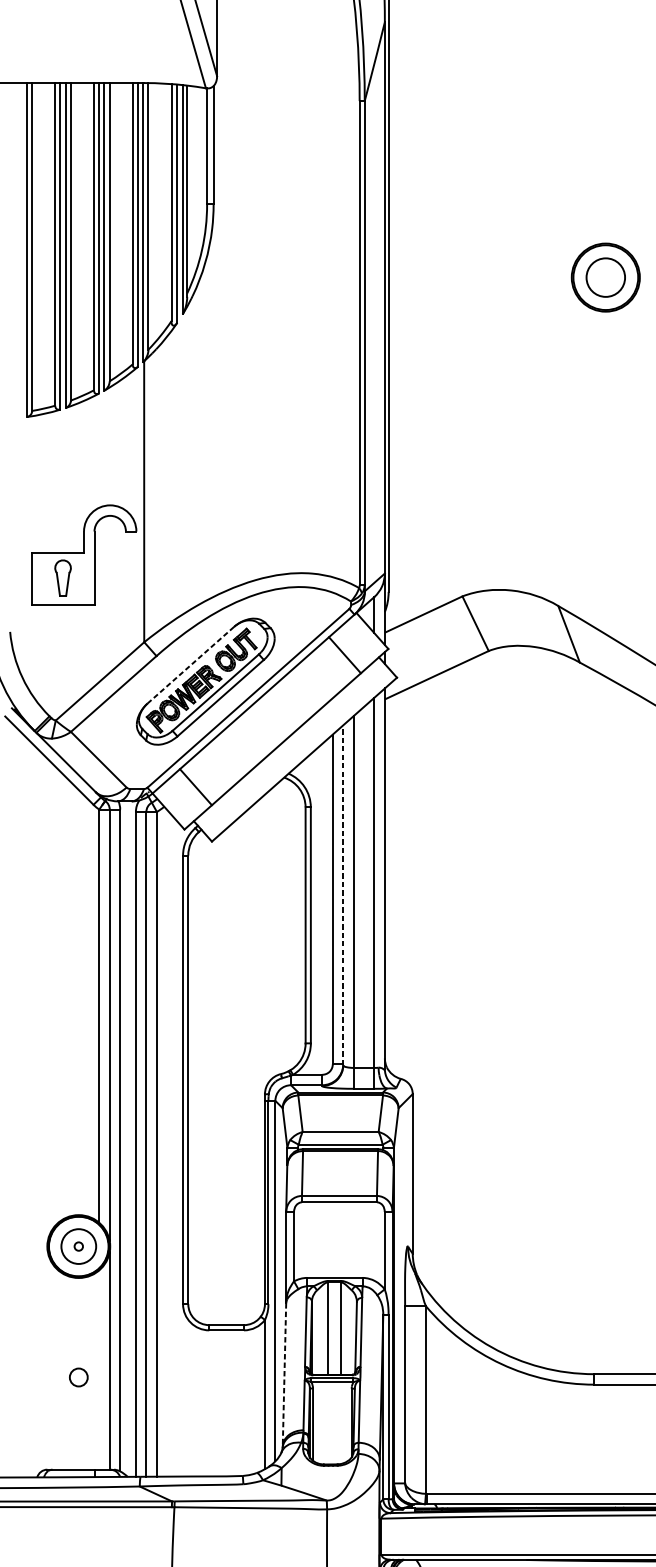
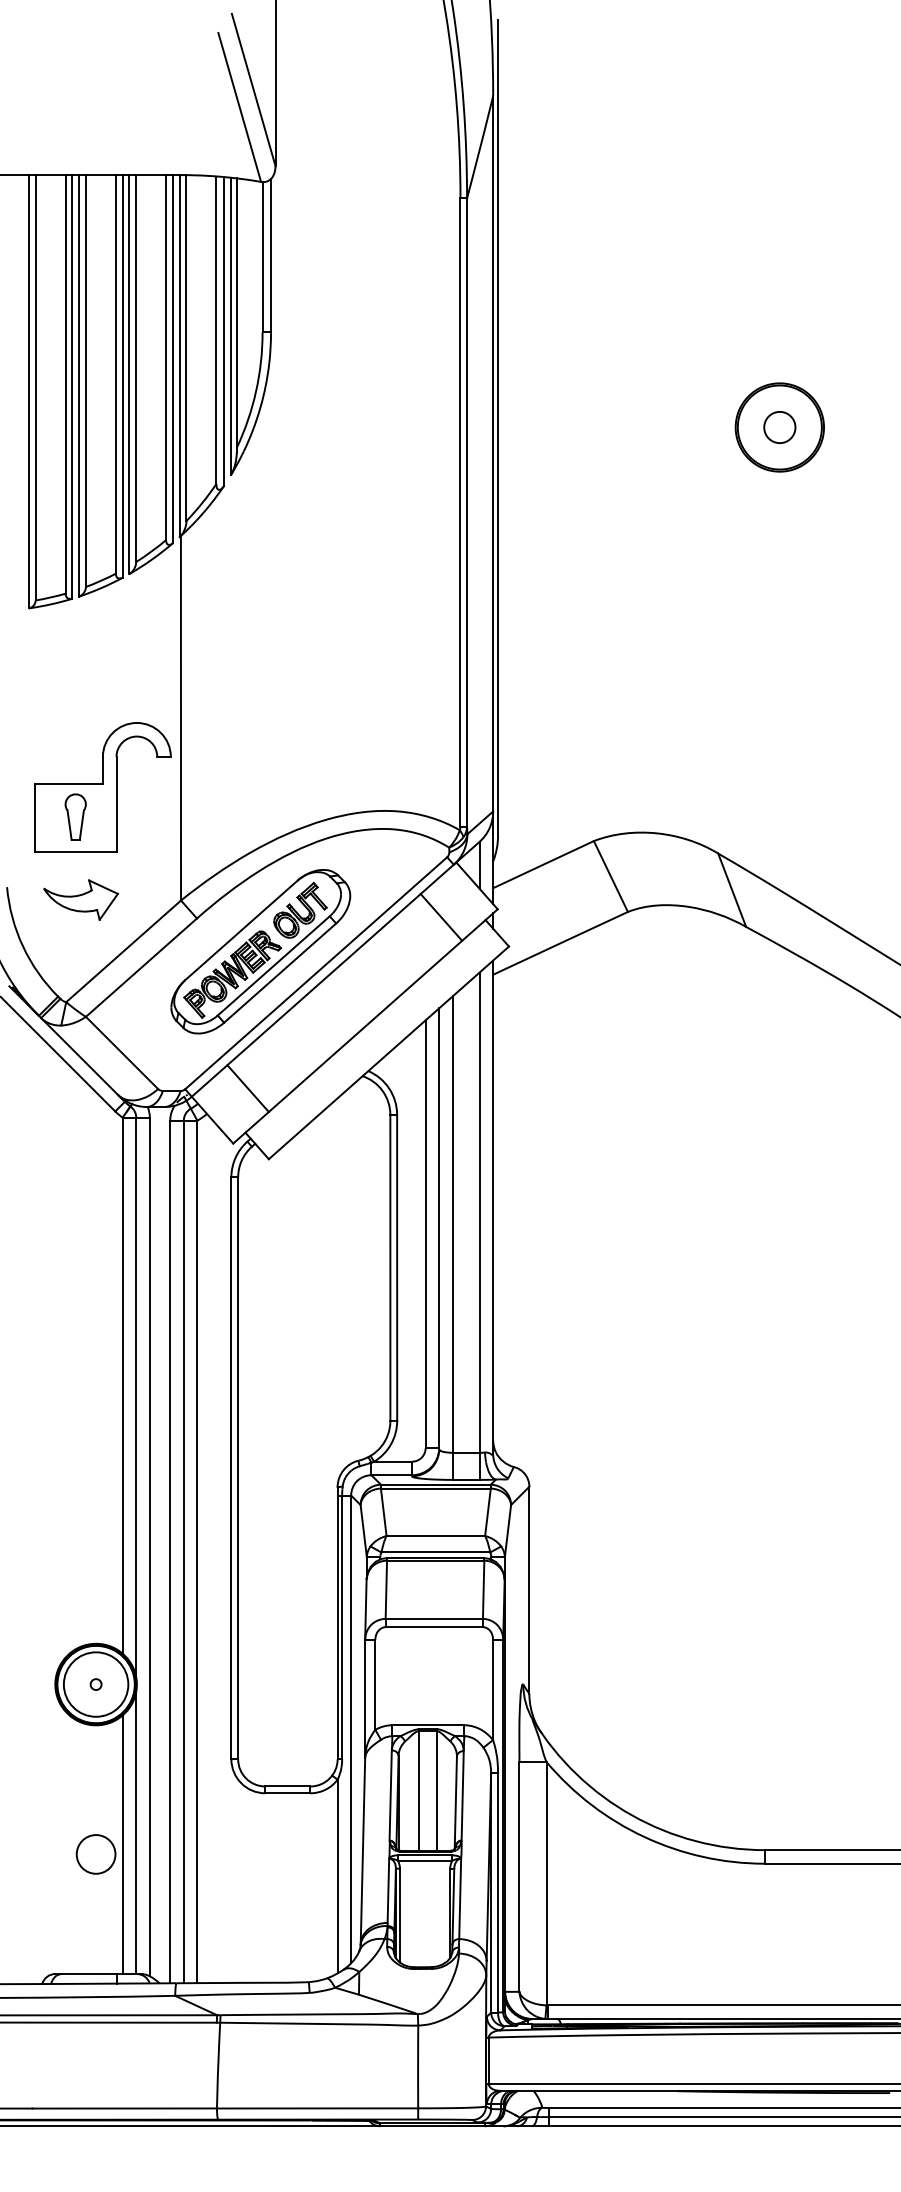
circle: (605, 277) -> (779, 427), size x0.62
part: (66, 641) -> (80, 899), added
line: (190, 665) -> (241, 930), dashed -> solid
line: (343, 895) -> (439, 1228), dashed -> solid
circle: (78, 1246) -> (95, 1684), size x1.43
line: (99, 1369) -> (122, 1844), added
line: (284, 1375) -> (362, 1851), dashed -> solid
circle: (78, 1377) -> (95, 1854), size x1.67

